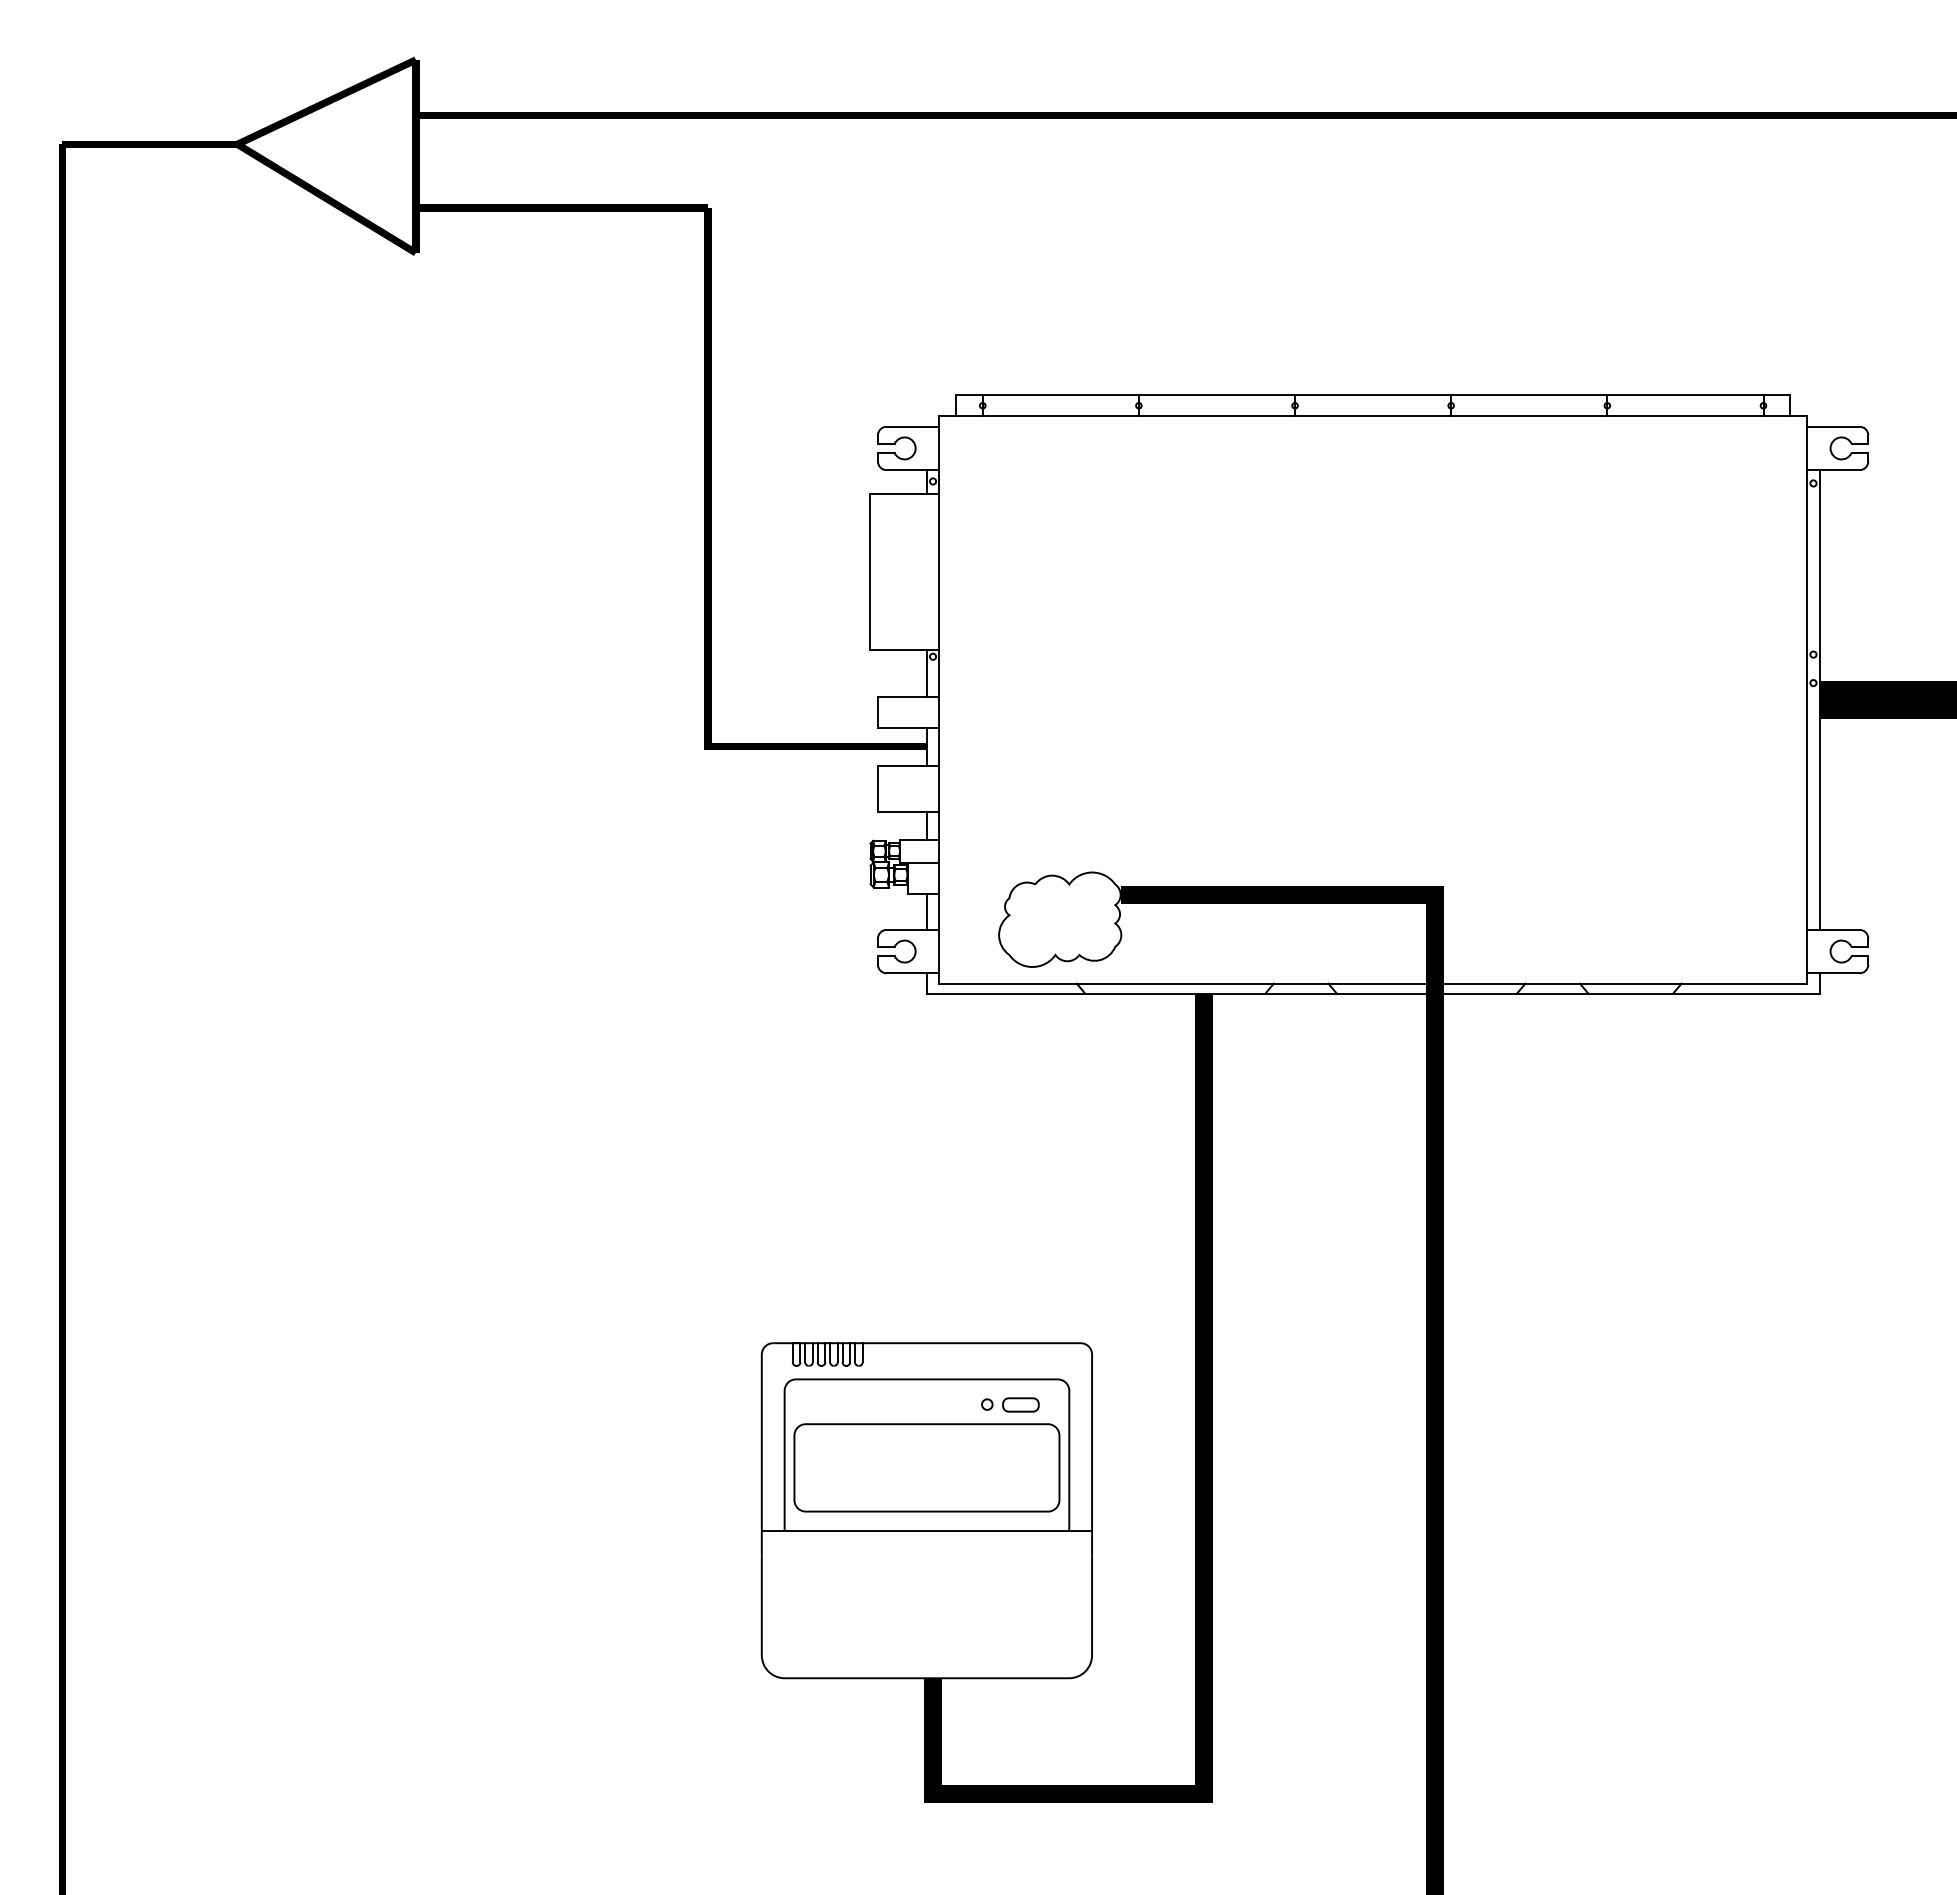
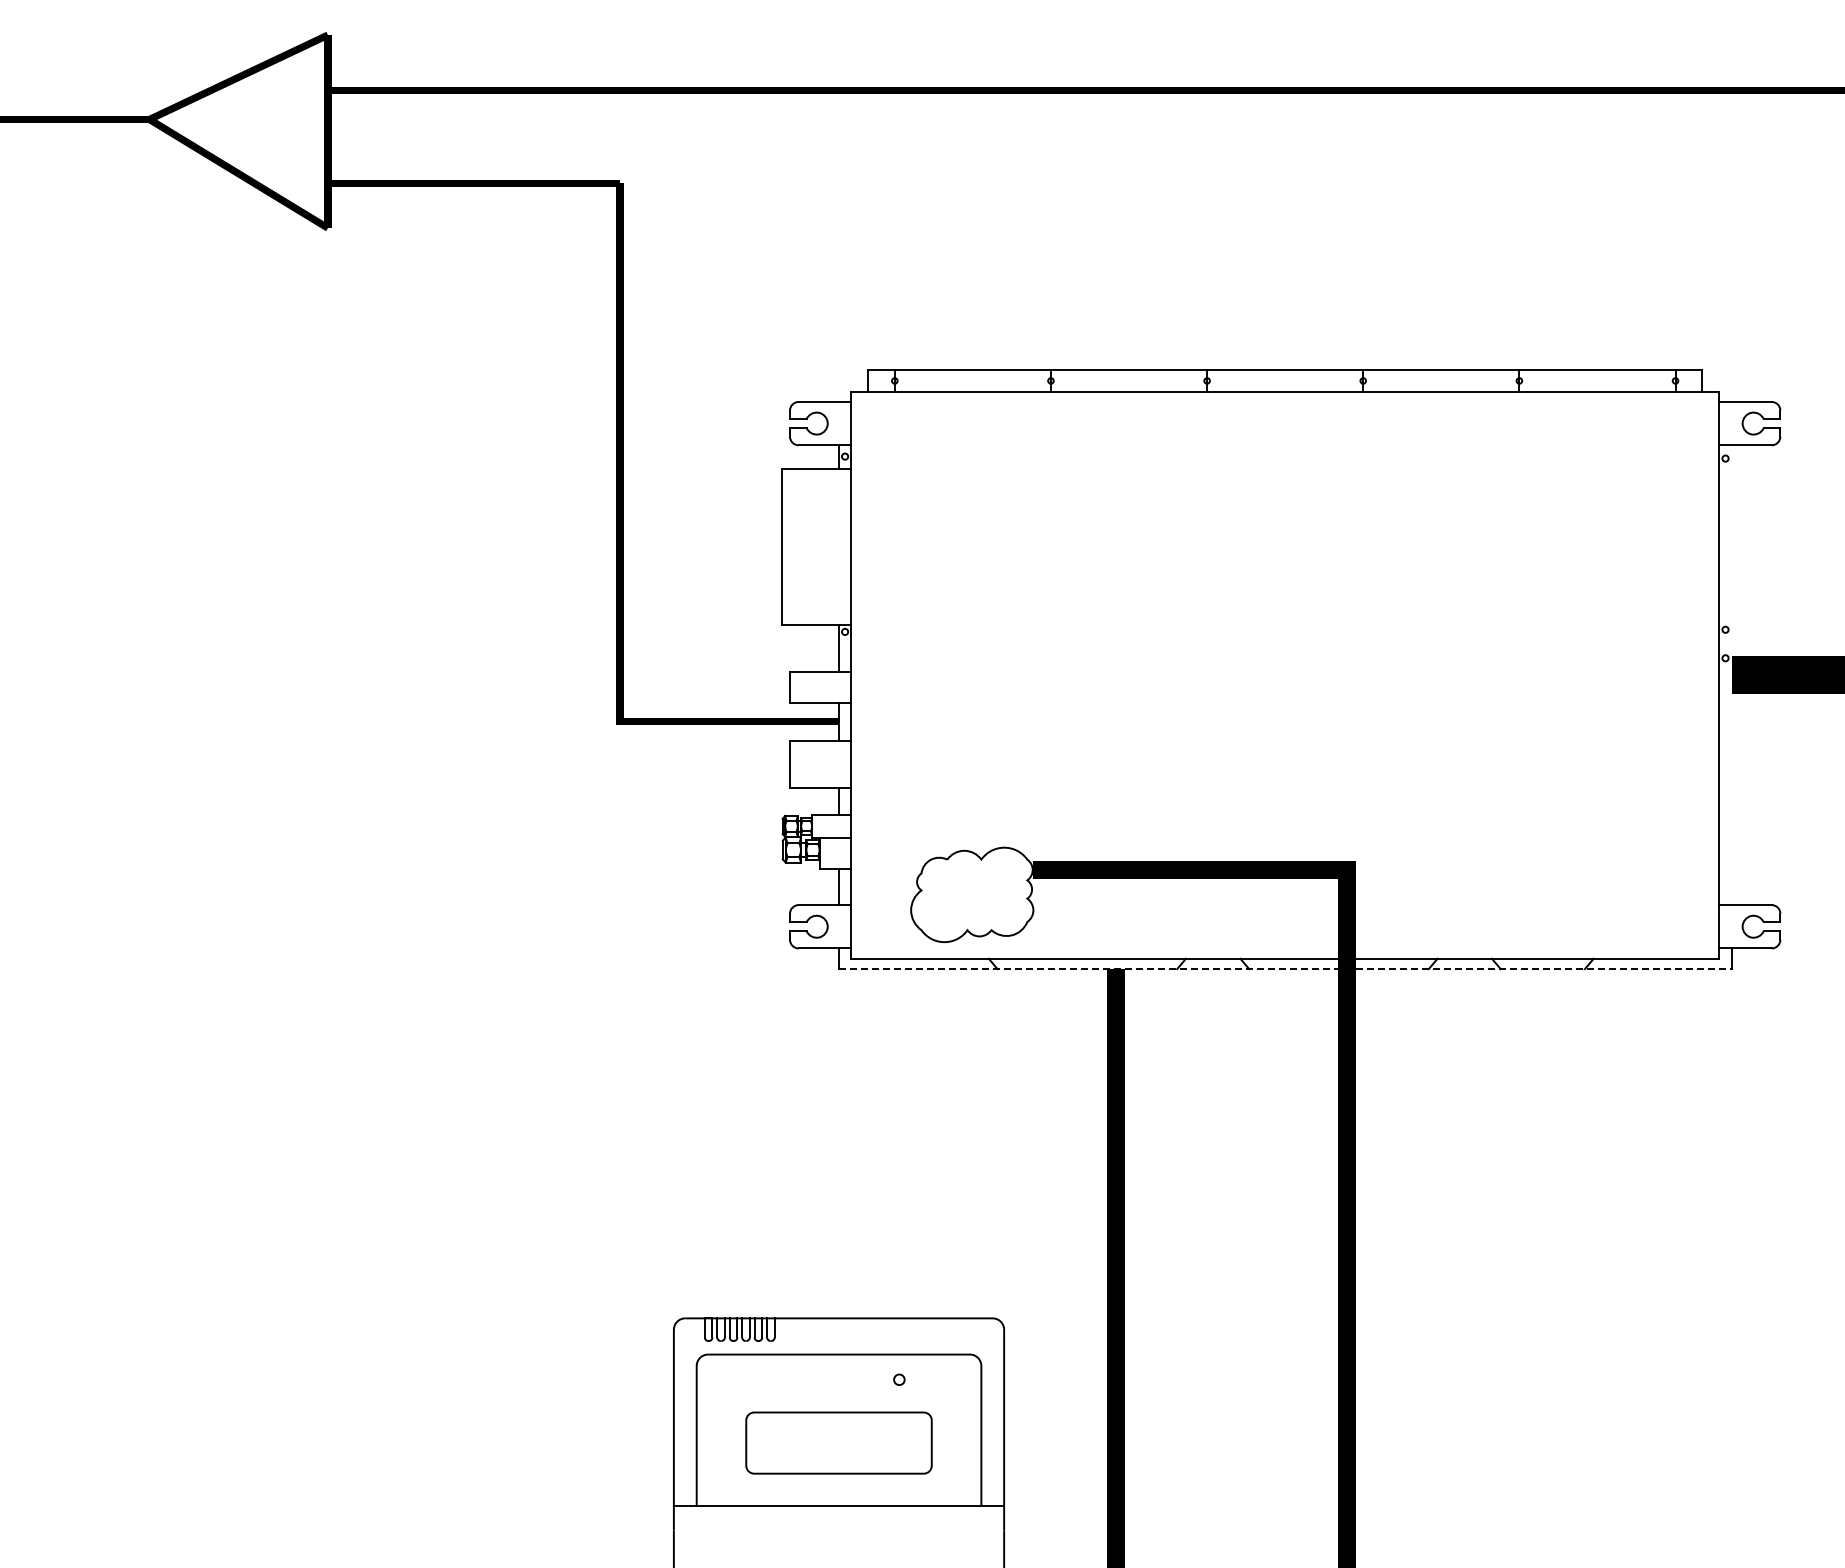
line: (1819, 699) -> (1731, 674), removed
line: (1373, 993) -> (1285, 968), solid -> dashed
part: (1020, 1404) -> (932, 1379), removed
part: (926, 1467) -> (838, 1442), size x0.7

